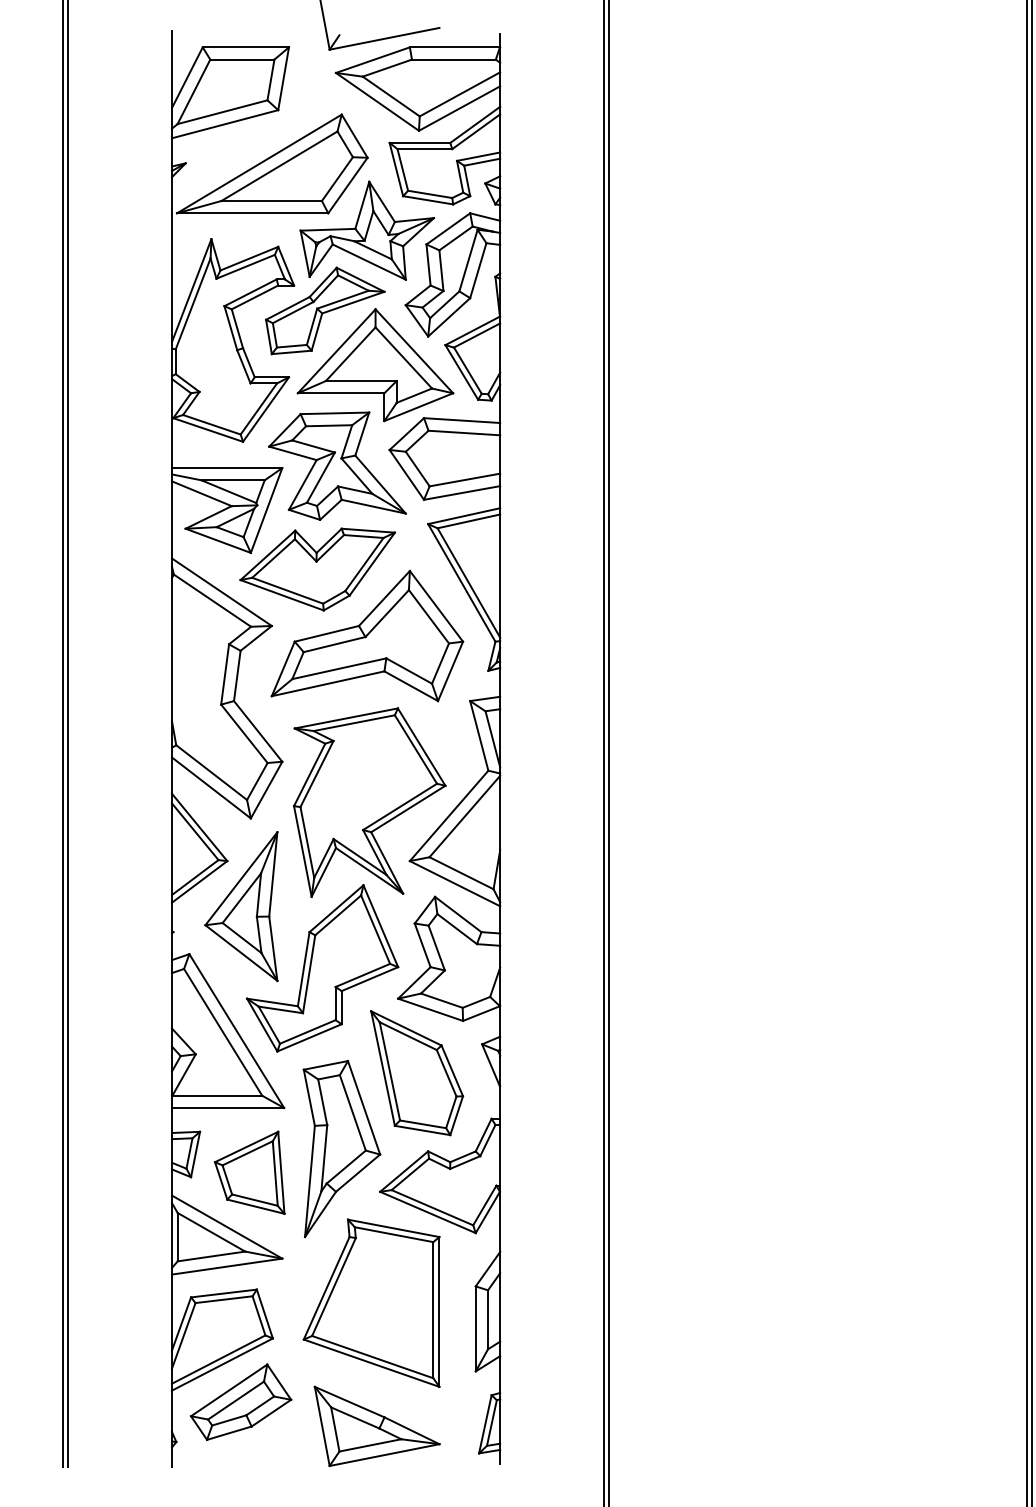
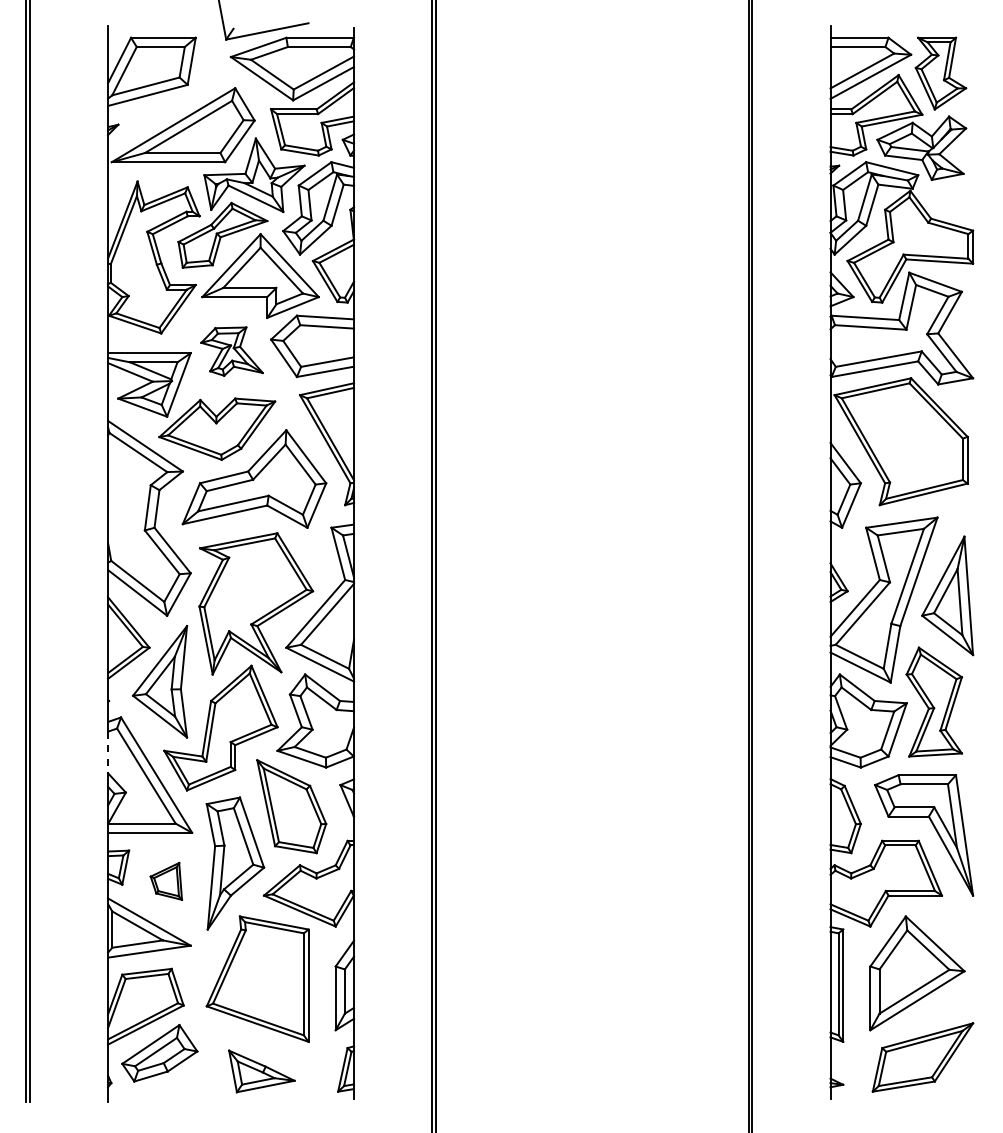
part: (336, 465) -> (231, 351), size x0.6
line: (172, 1000) -> (108, 752), solid -> dashed
part: (249, 1172) -> (166, 881), size x0.6
part: (376, 1426) -> (261, 1071), size x0.7

